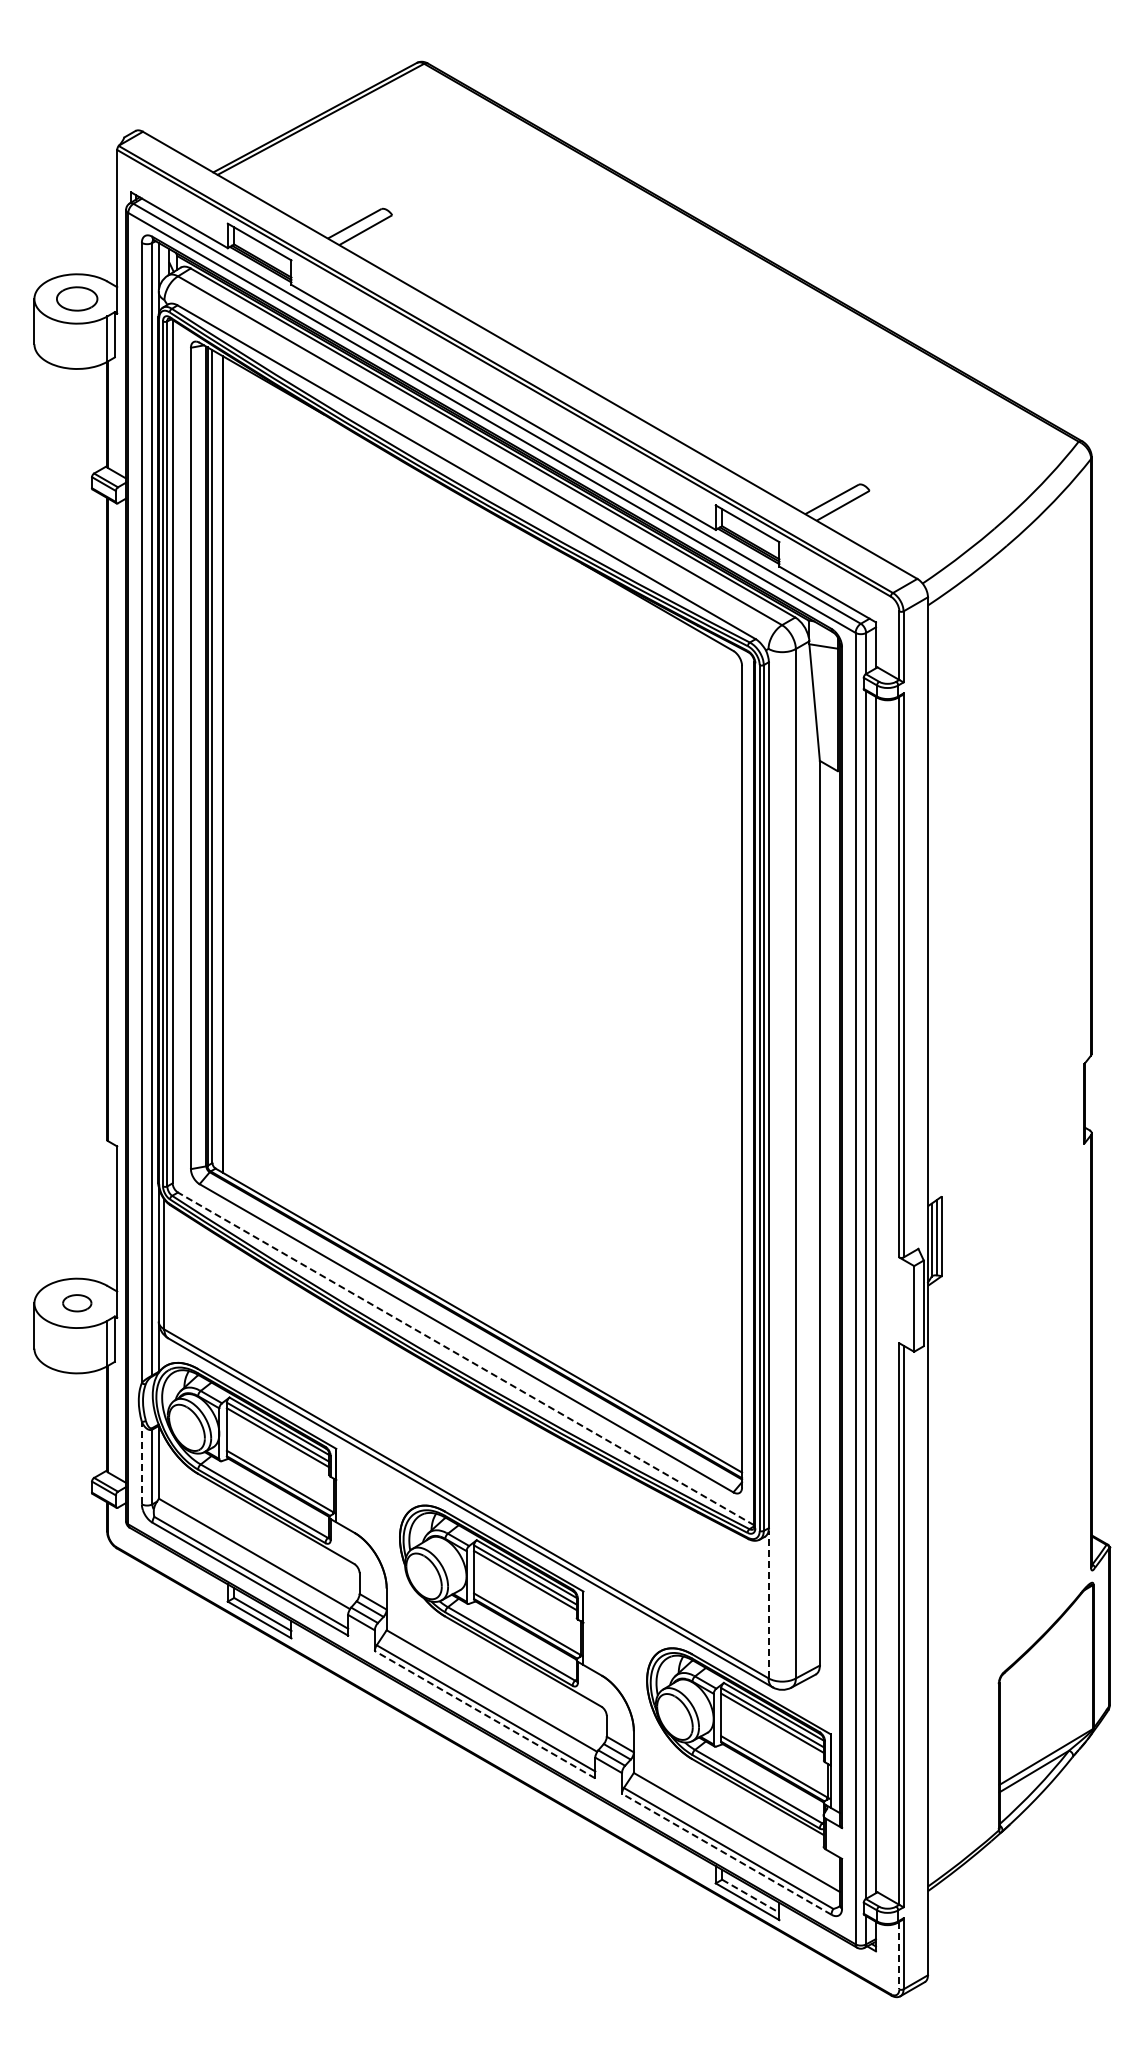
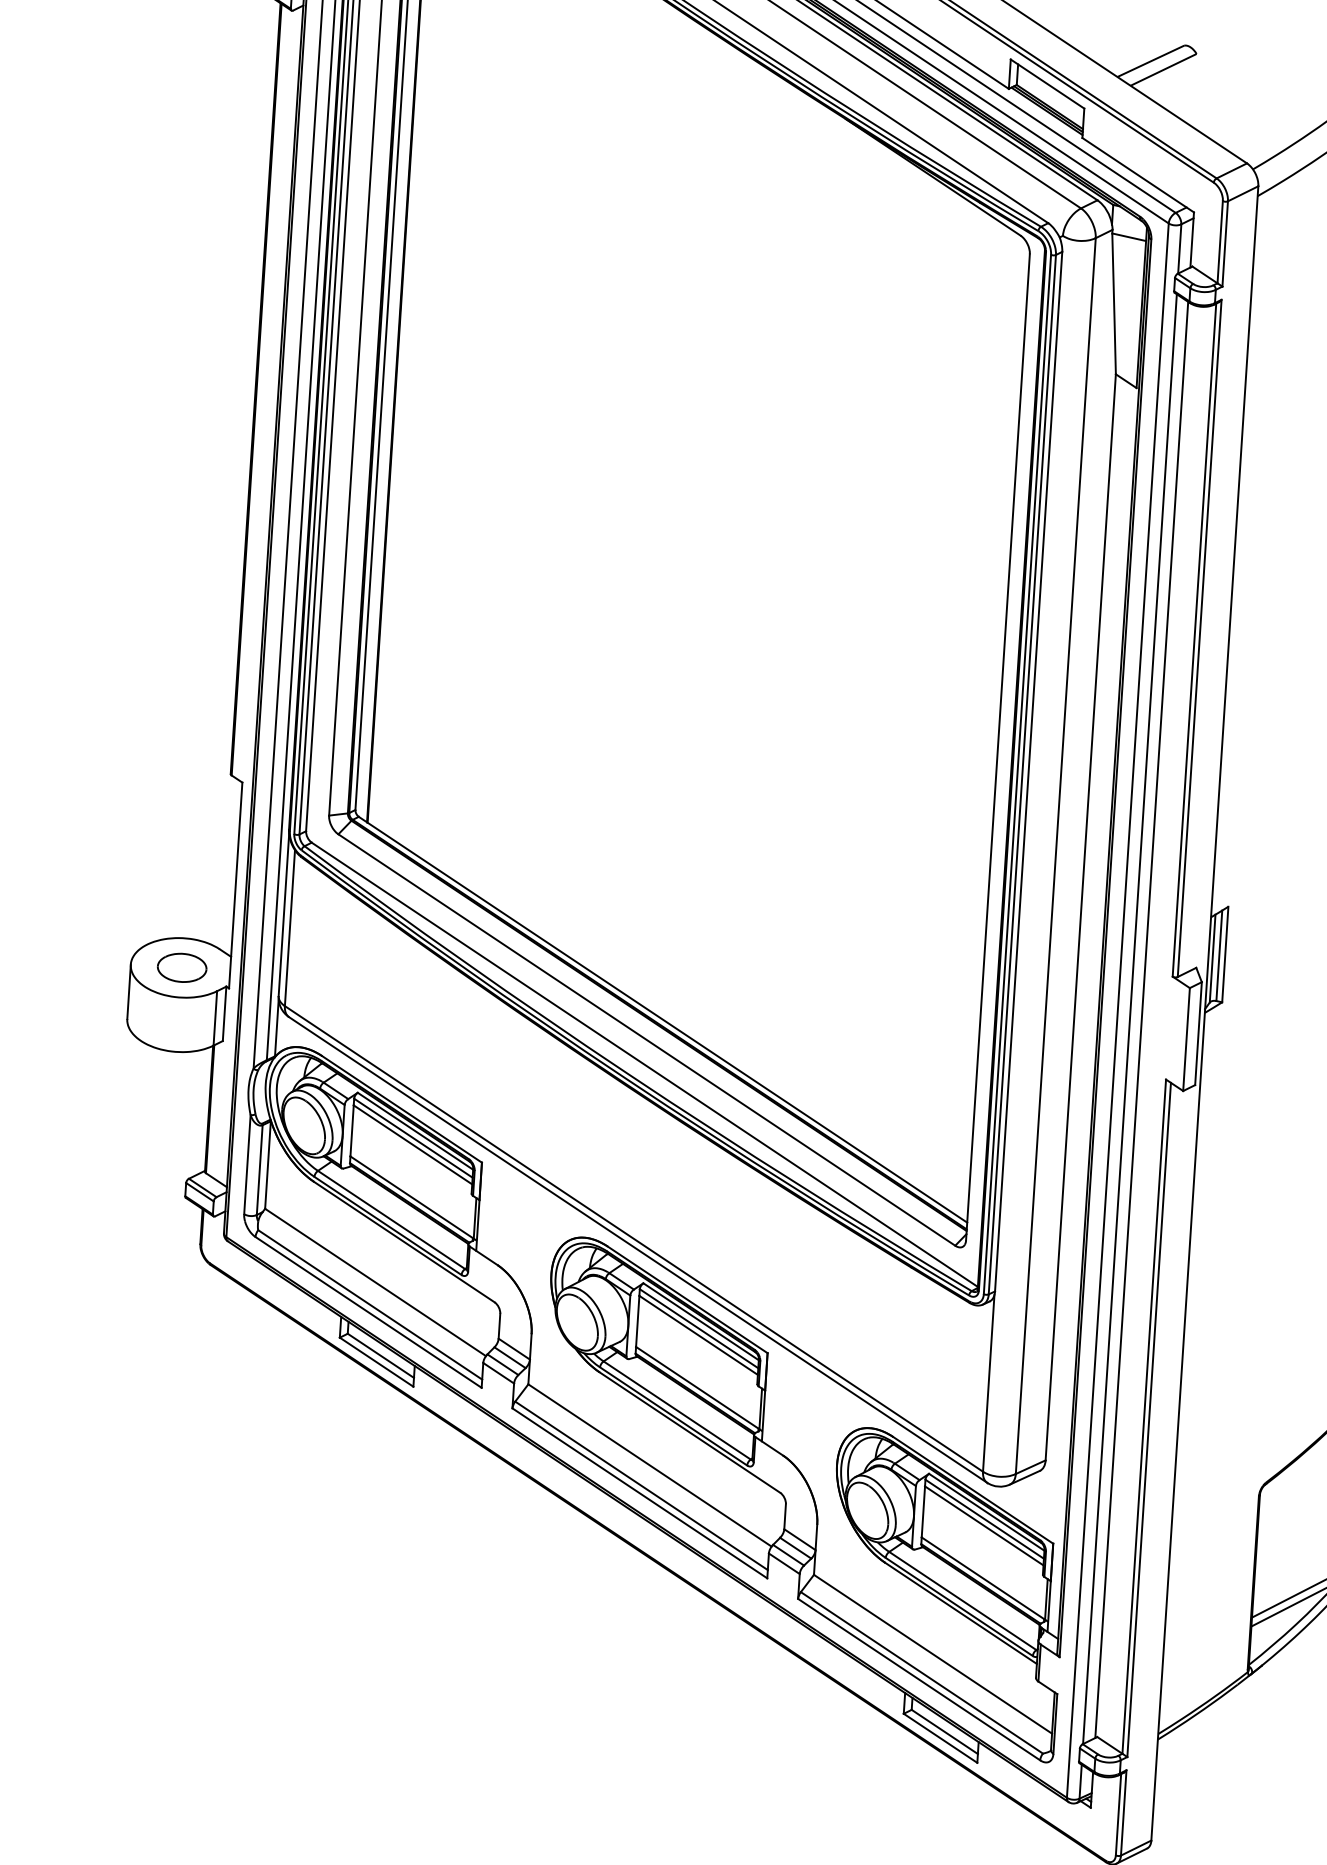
part: (77, 1302) -> (182, 966), size x1.43
line: (466, 1358) -> (645, 1064), dashed -> solid
line: (141, 1462) -> (247, 1163), dashed -> solid
line: (768, 1604) -> (988, 1383), dashed -> solid
line: (484, 1714) -> (639, 1493), dashed -> solid
line: (726, 1854) -> (918, 1679), dashed -> solid
line: (751, 1896) -> (945, 1732), dashed -> solid
line: (899, 1955) -> (1118, 1814), dashed -> solid

